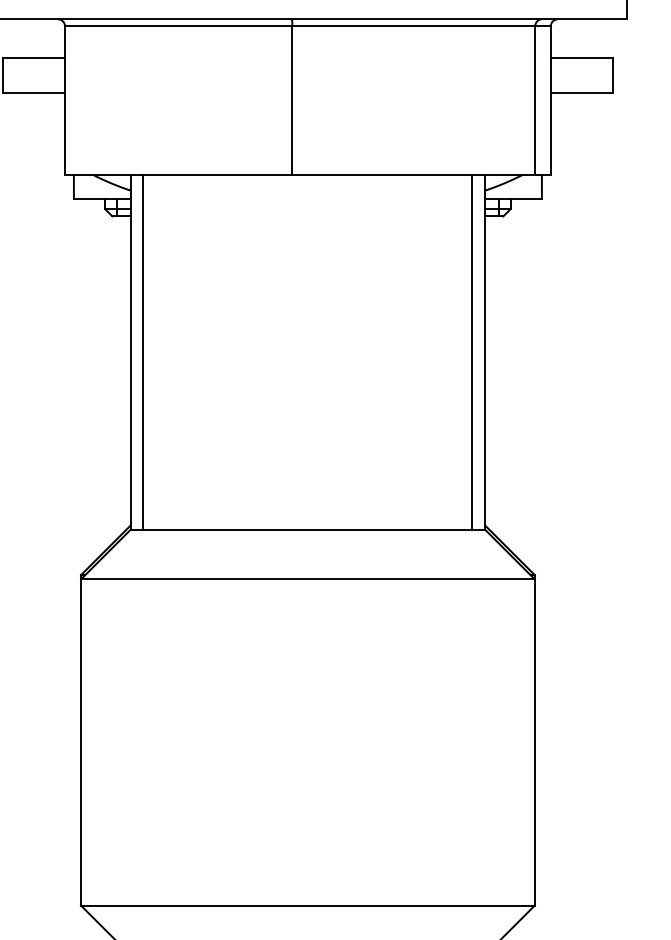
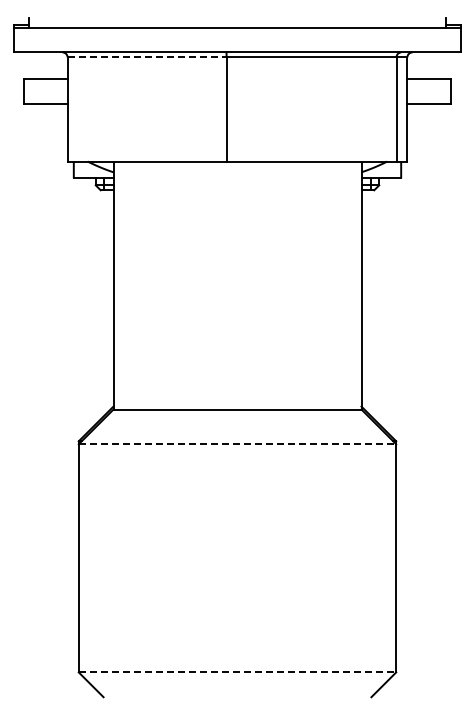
line: (179, 26) -> (147, 57), solid -> dashed
line: (143, 352) -> (122, 285), removed
line: (472, 352) -> (352, 285), removed
line: (307, 579) -> (237, 444), solid -> dashed
line: (307, 905) -> (237, 672), solid -> dashed

